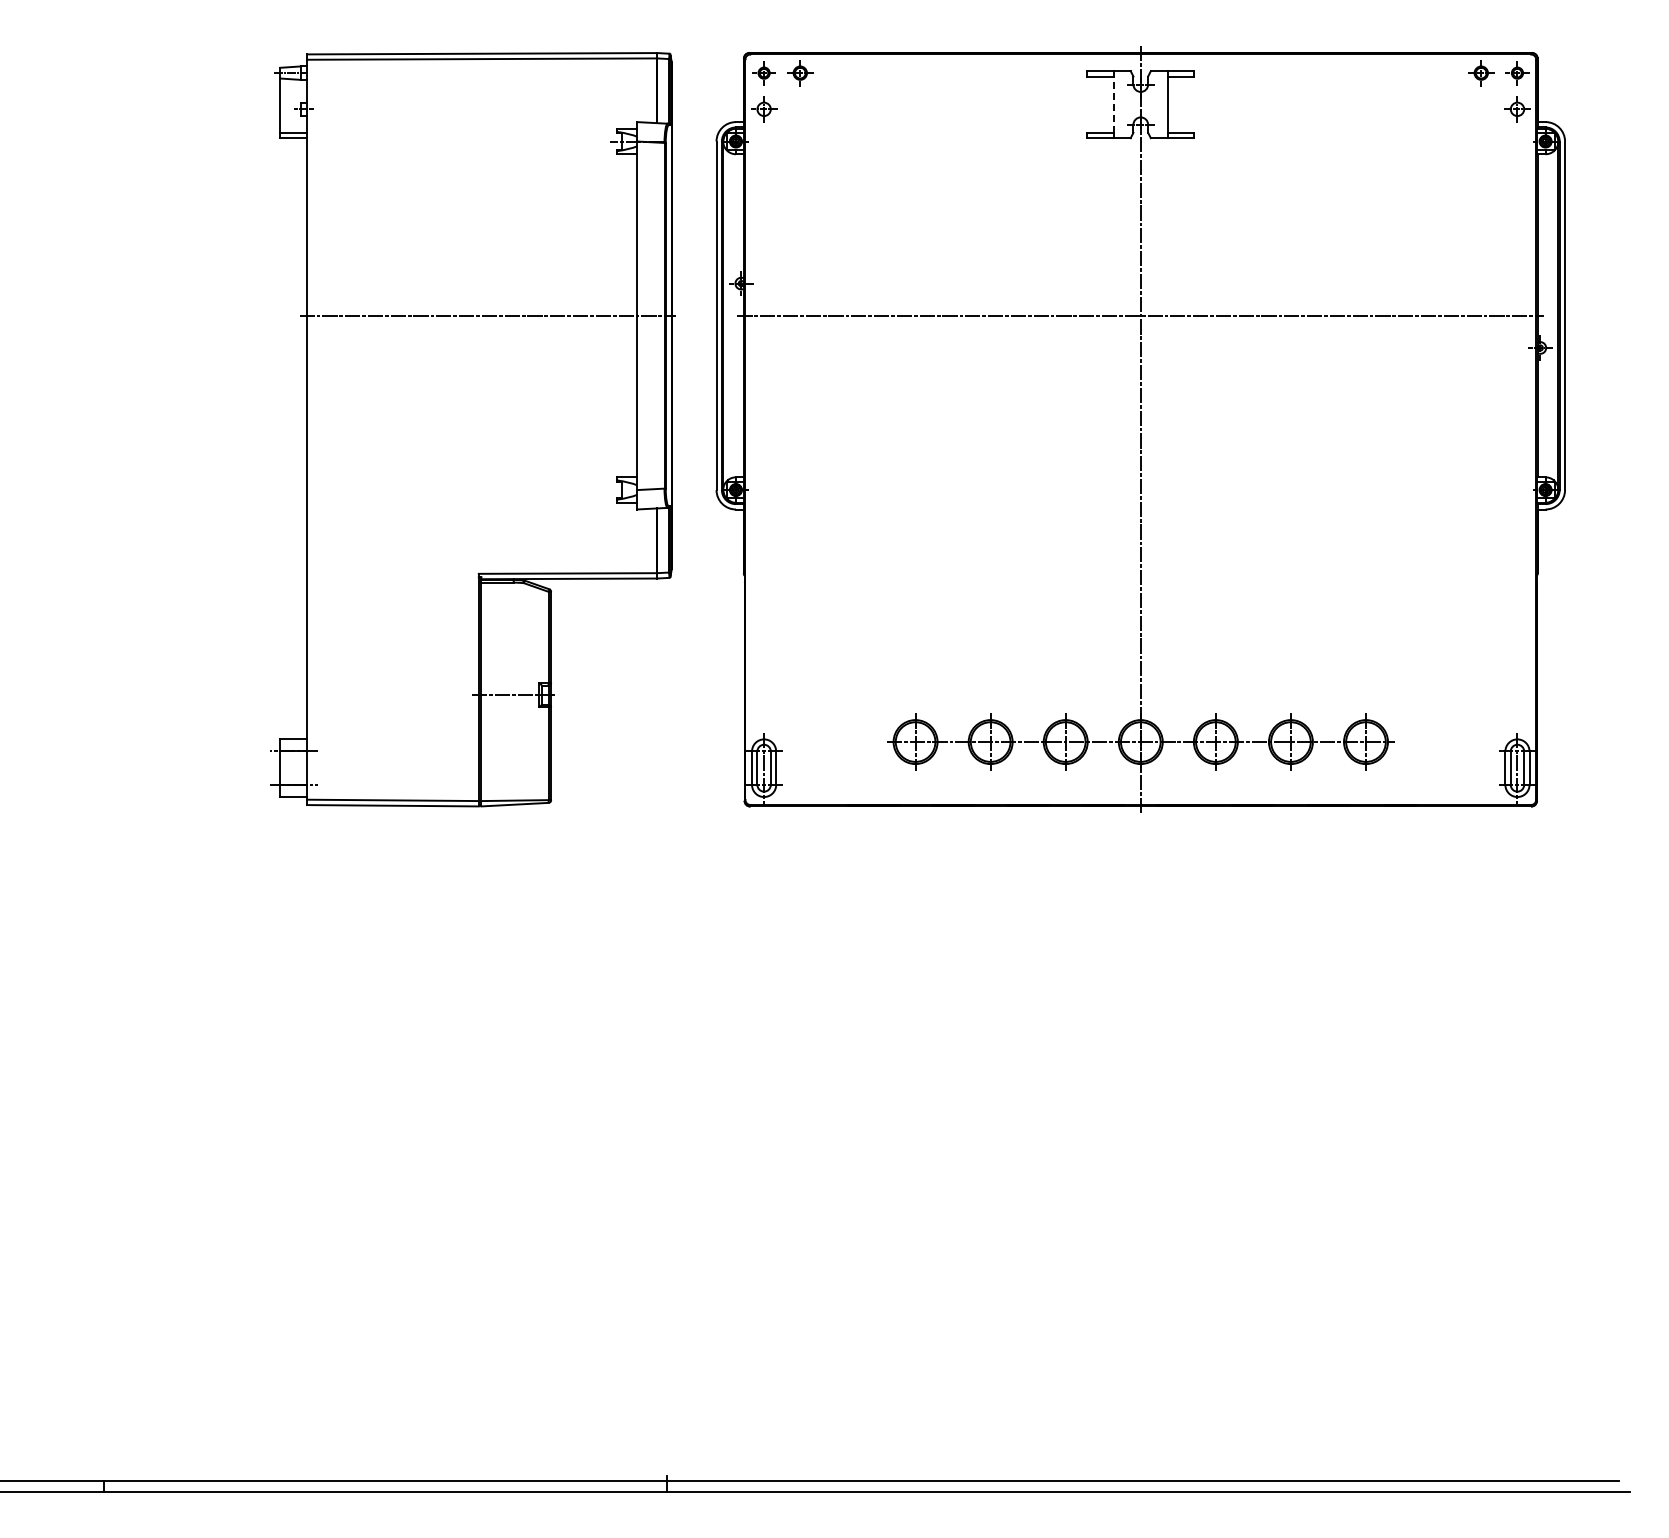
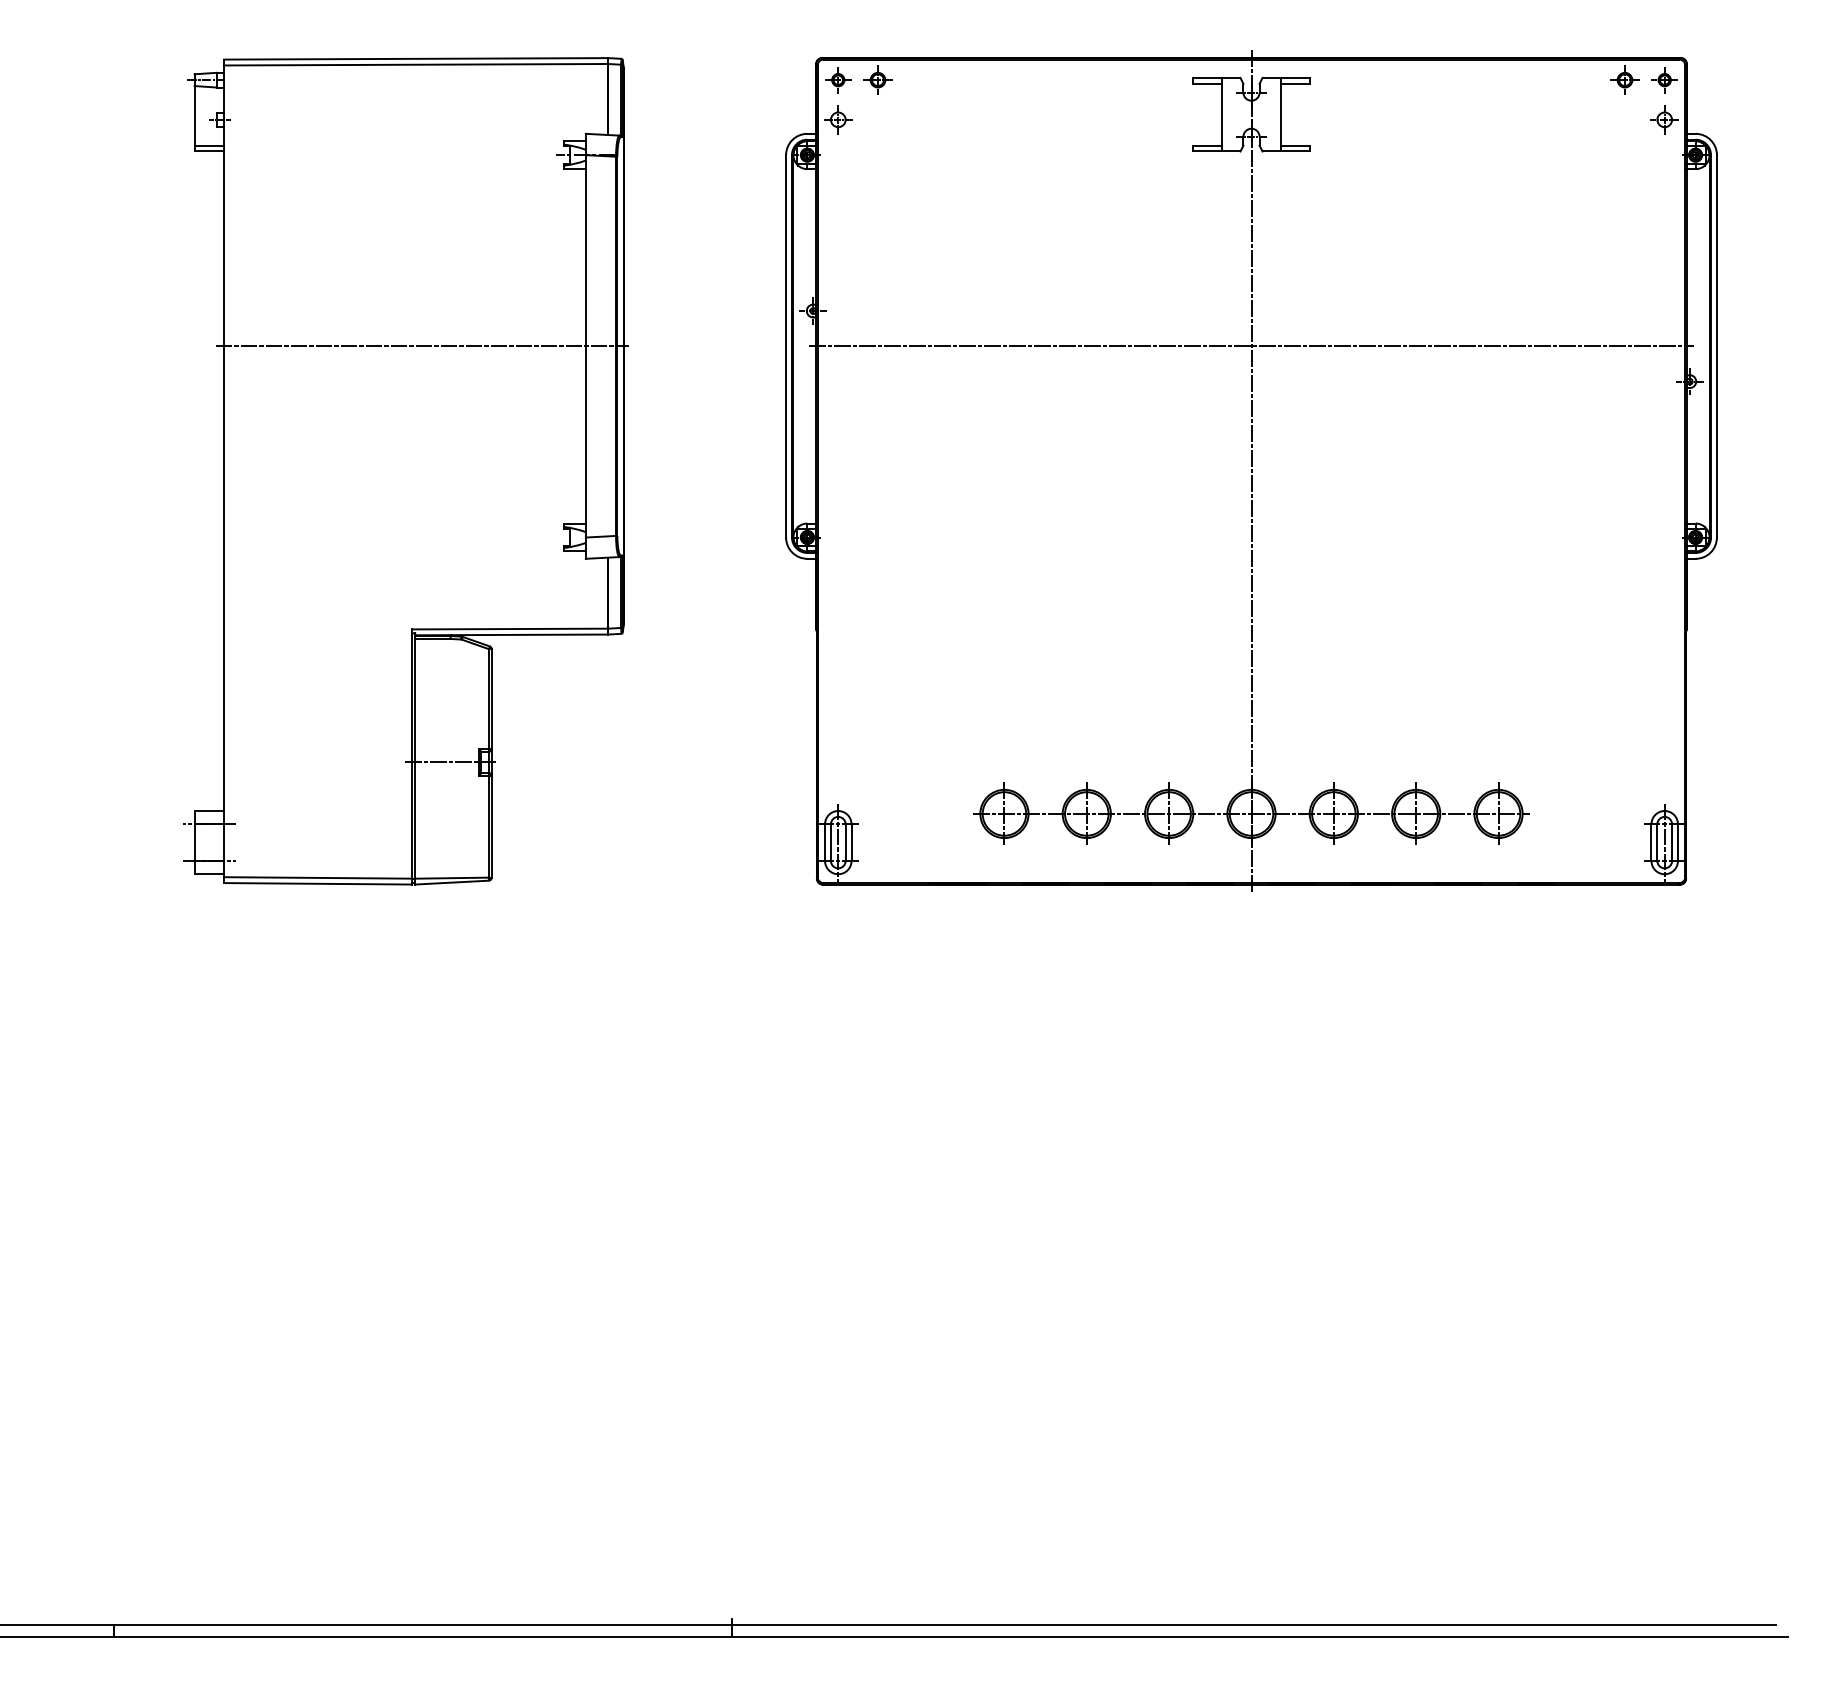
line: (1113, 104) -> (1221, 114), dashed -> solid
part: (472, 429) -> (405, 471), moved

